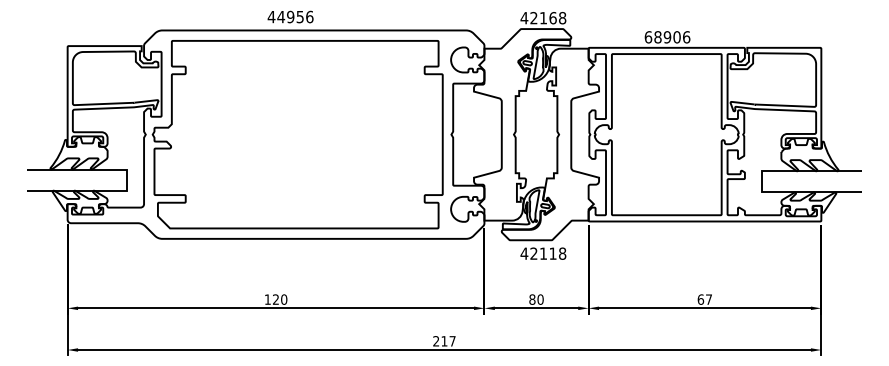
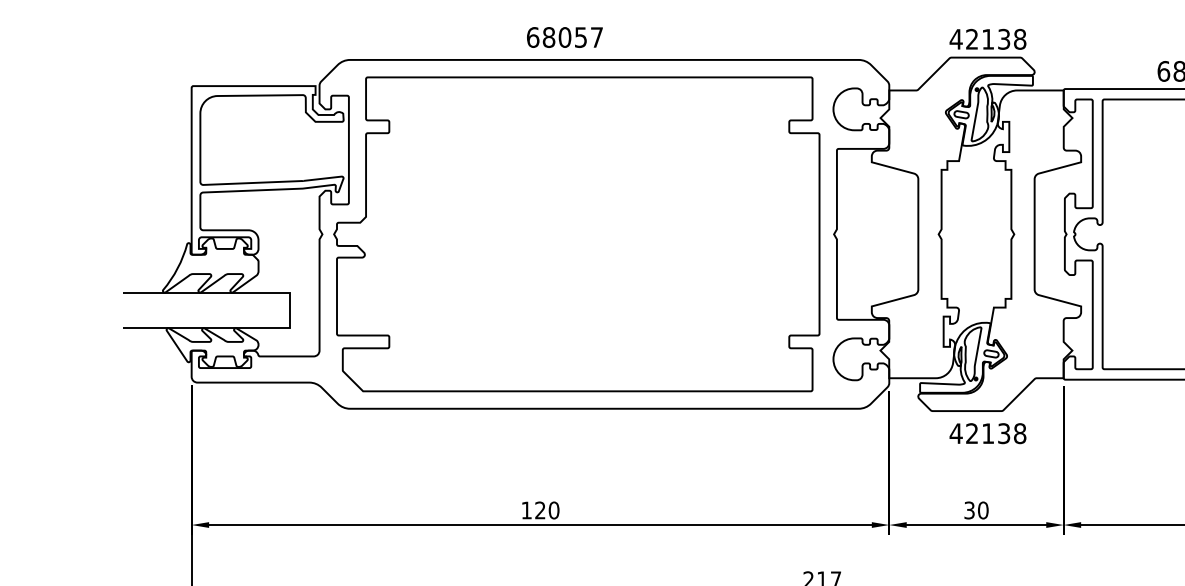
text: (290, 16) -> (564, 36), 44956 -> 68057
text: (552, 18) -> (1003, 39), 42168 -> 42138
text: (552, 253) -> (1003, 433), 42118 -> 42138
text: (532, 299) -> (969, 510), 80 -> 30

